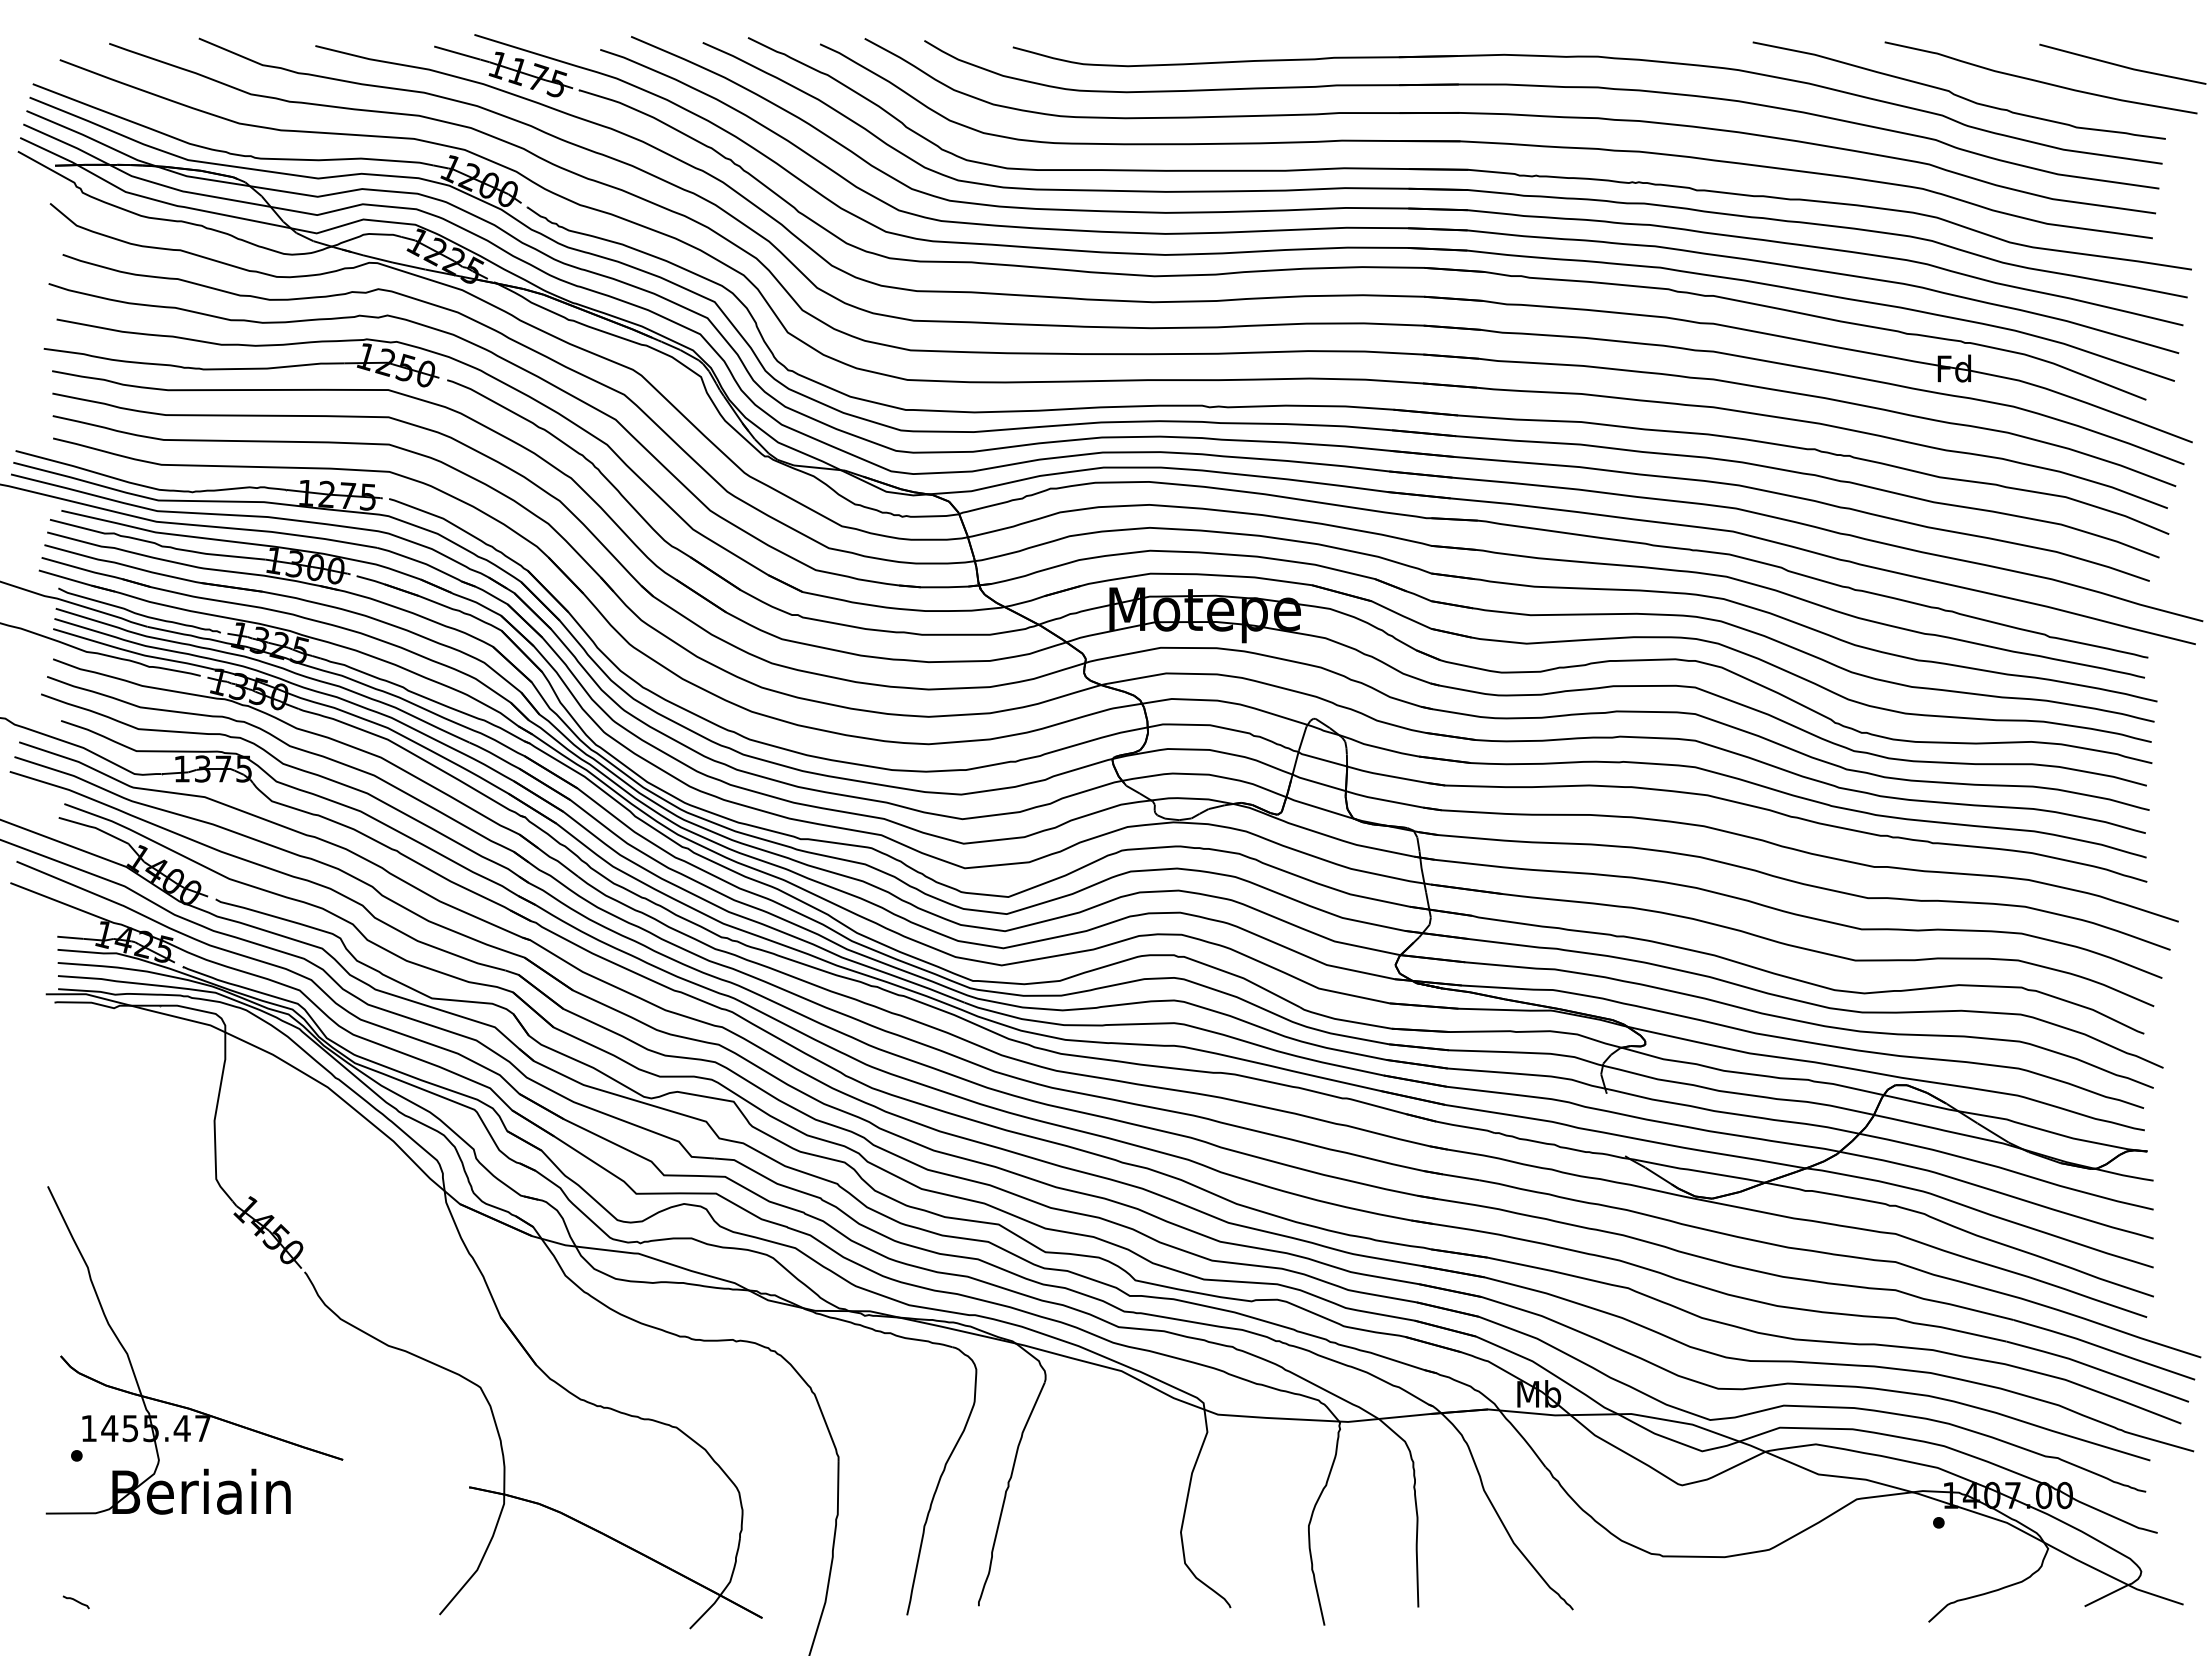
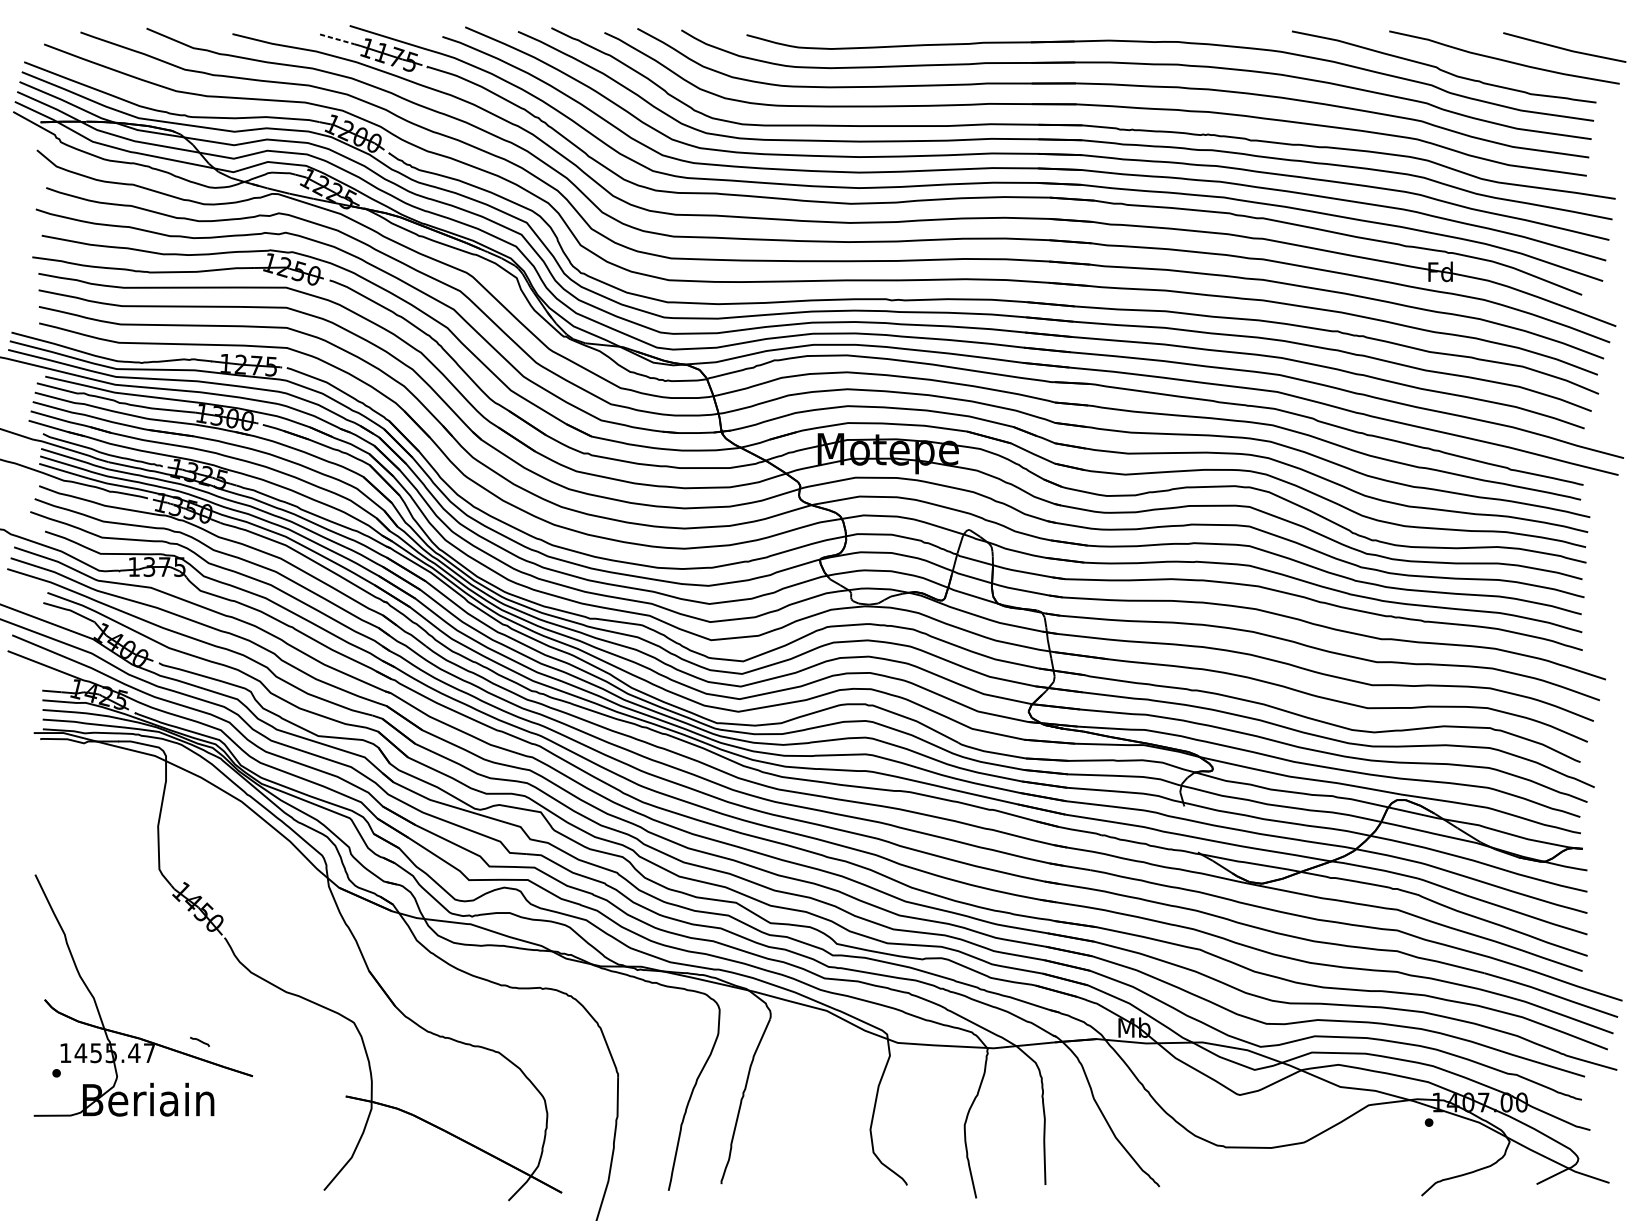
line: (457, 53) -> (337, 39), solid -> dashed
curve: (75, 1601) -> (199, 1041), moved

